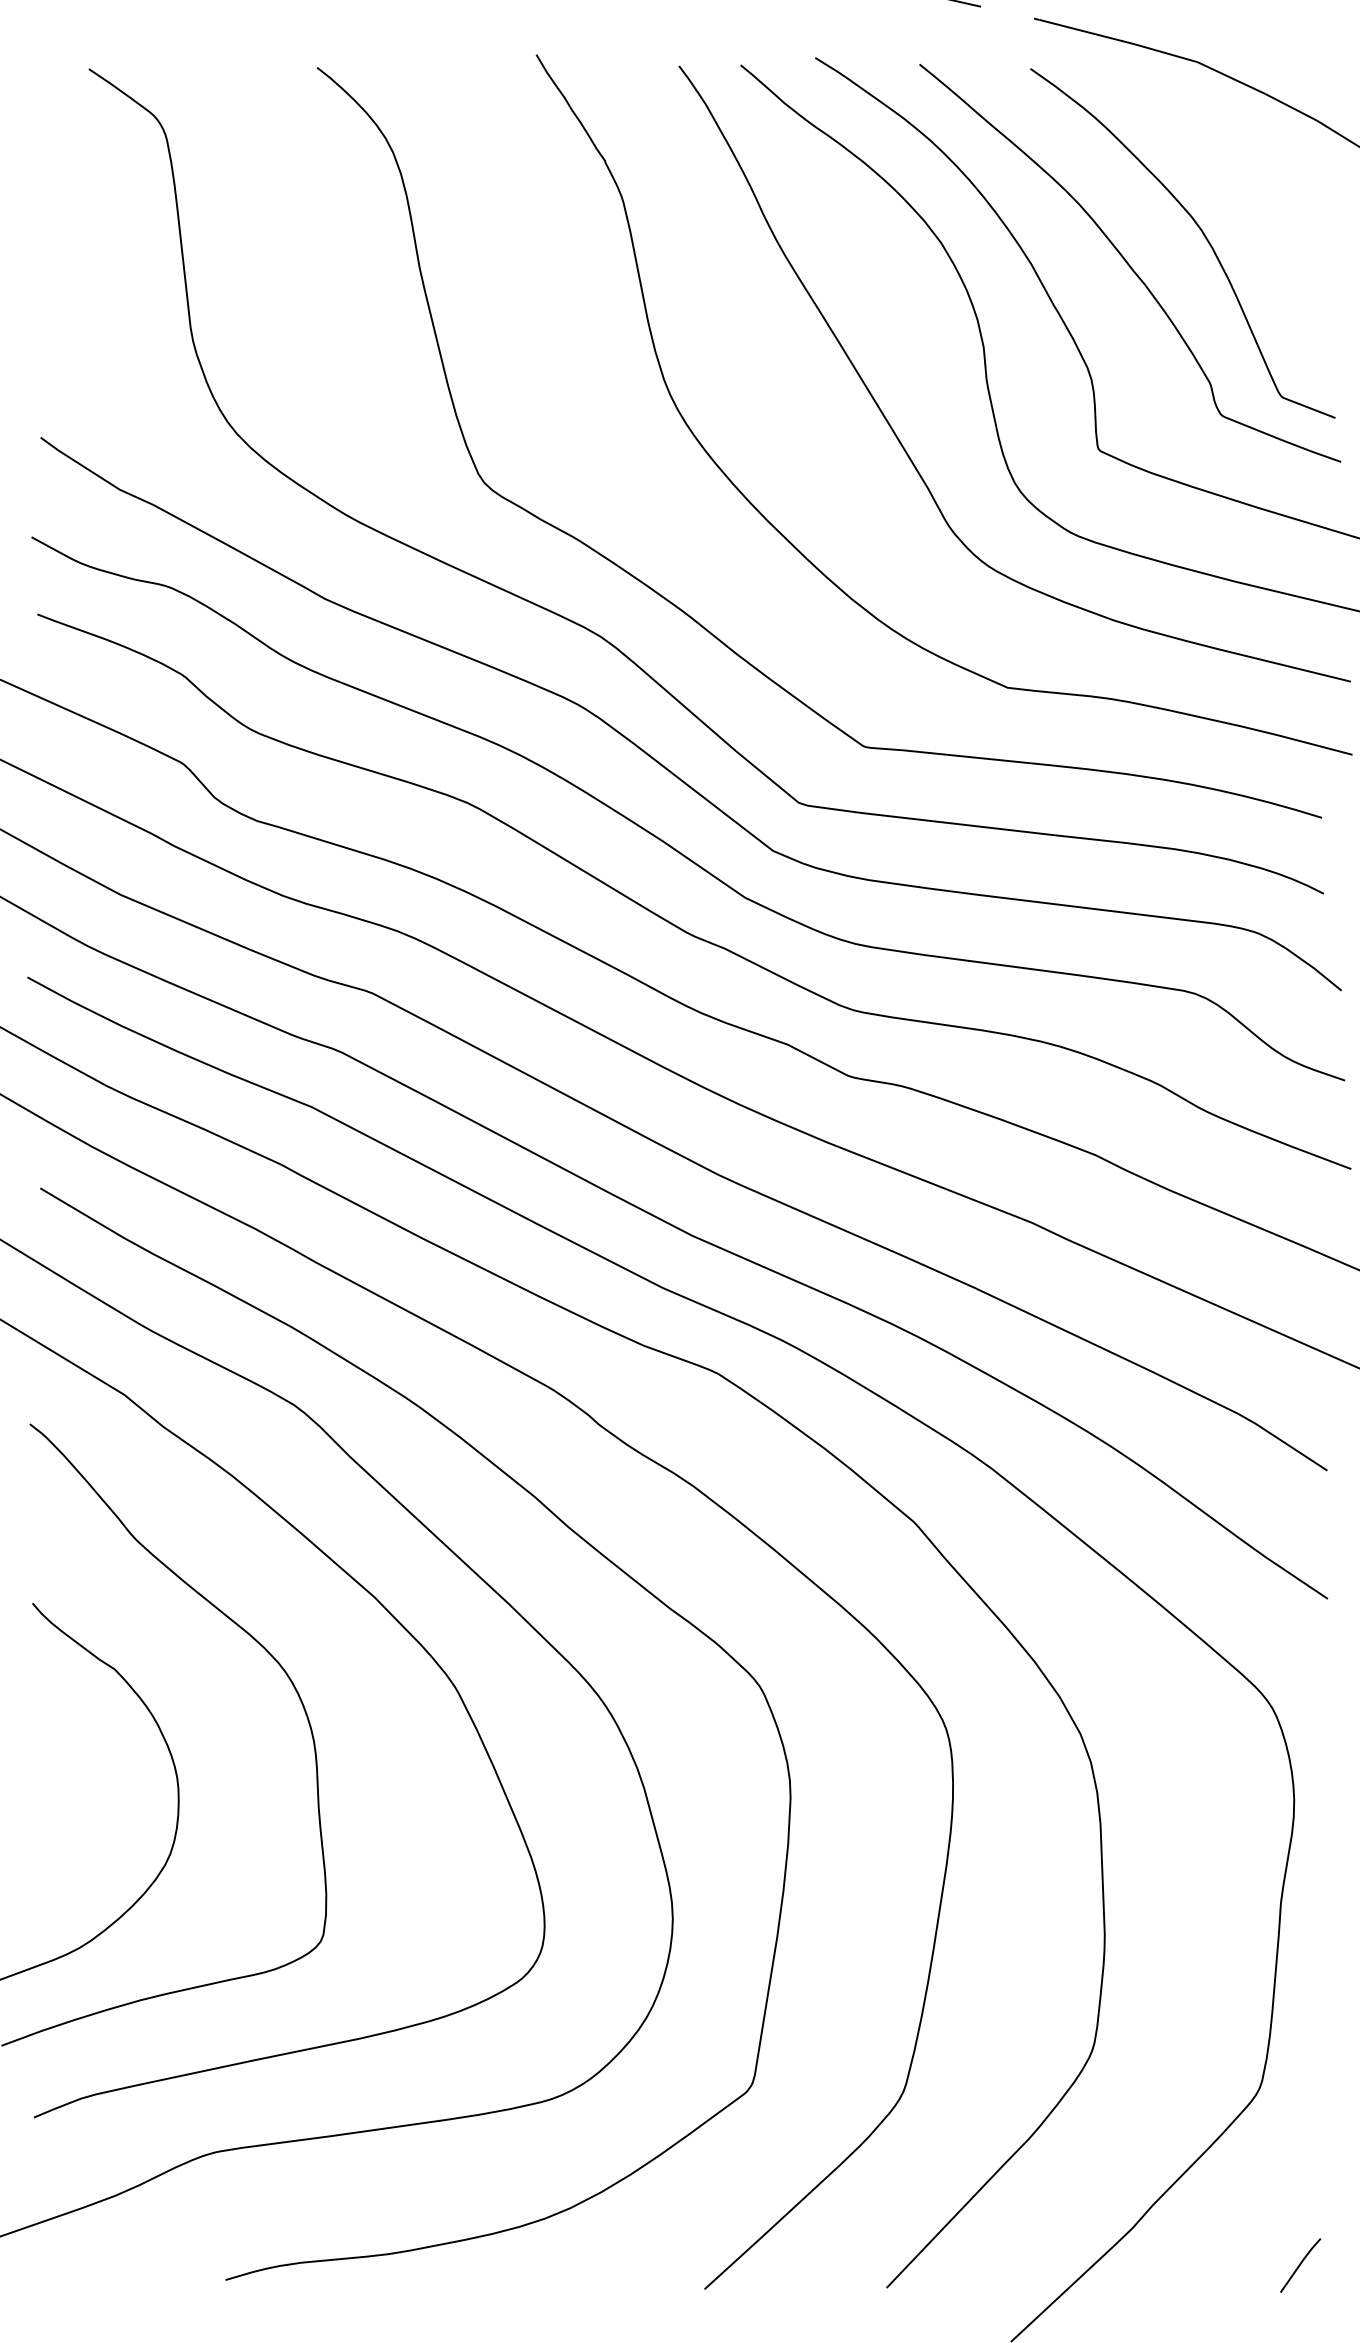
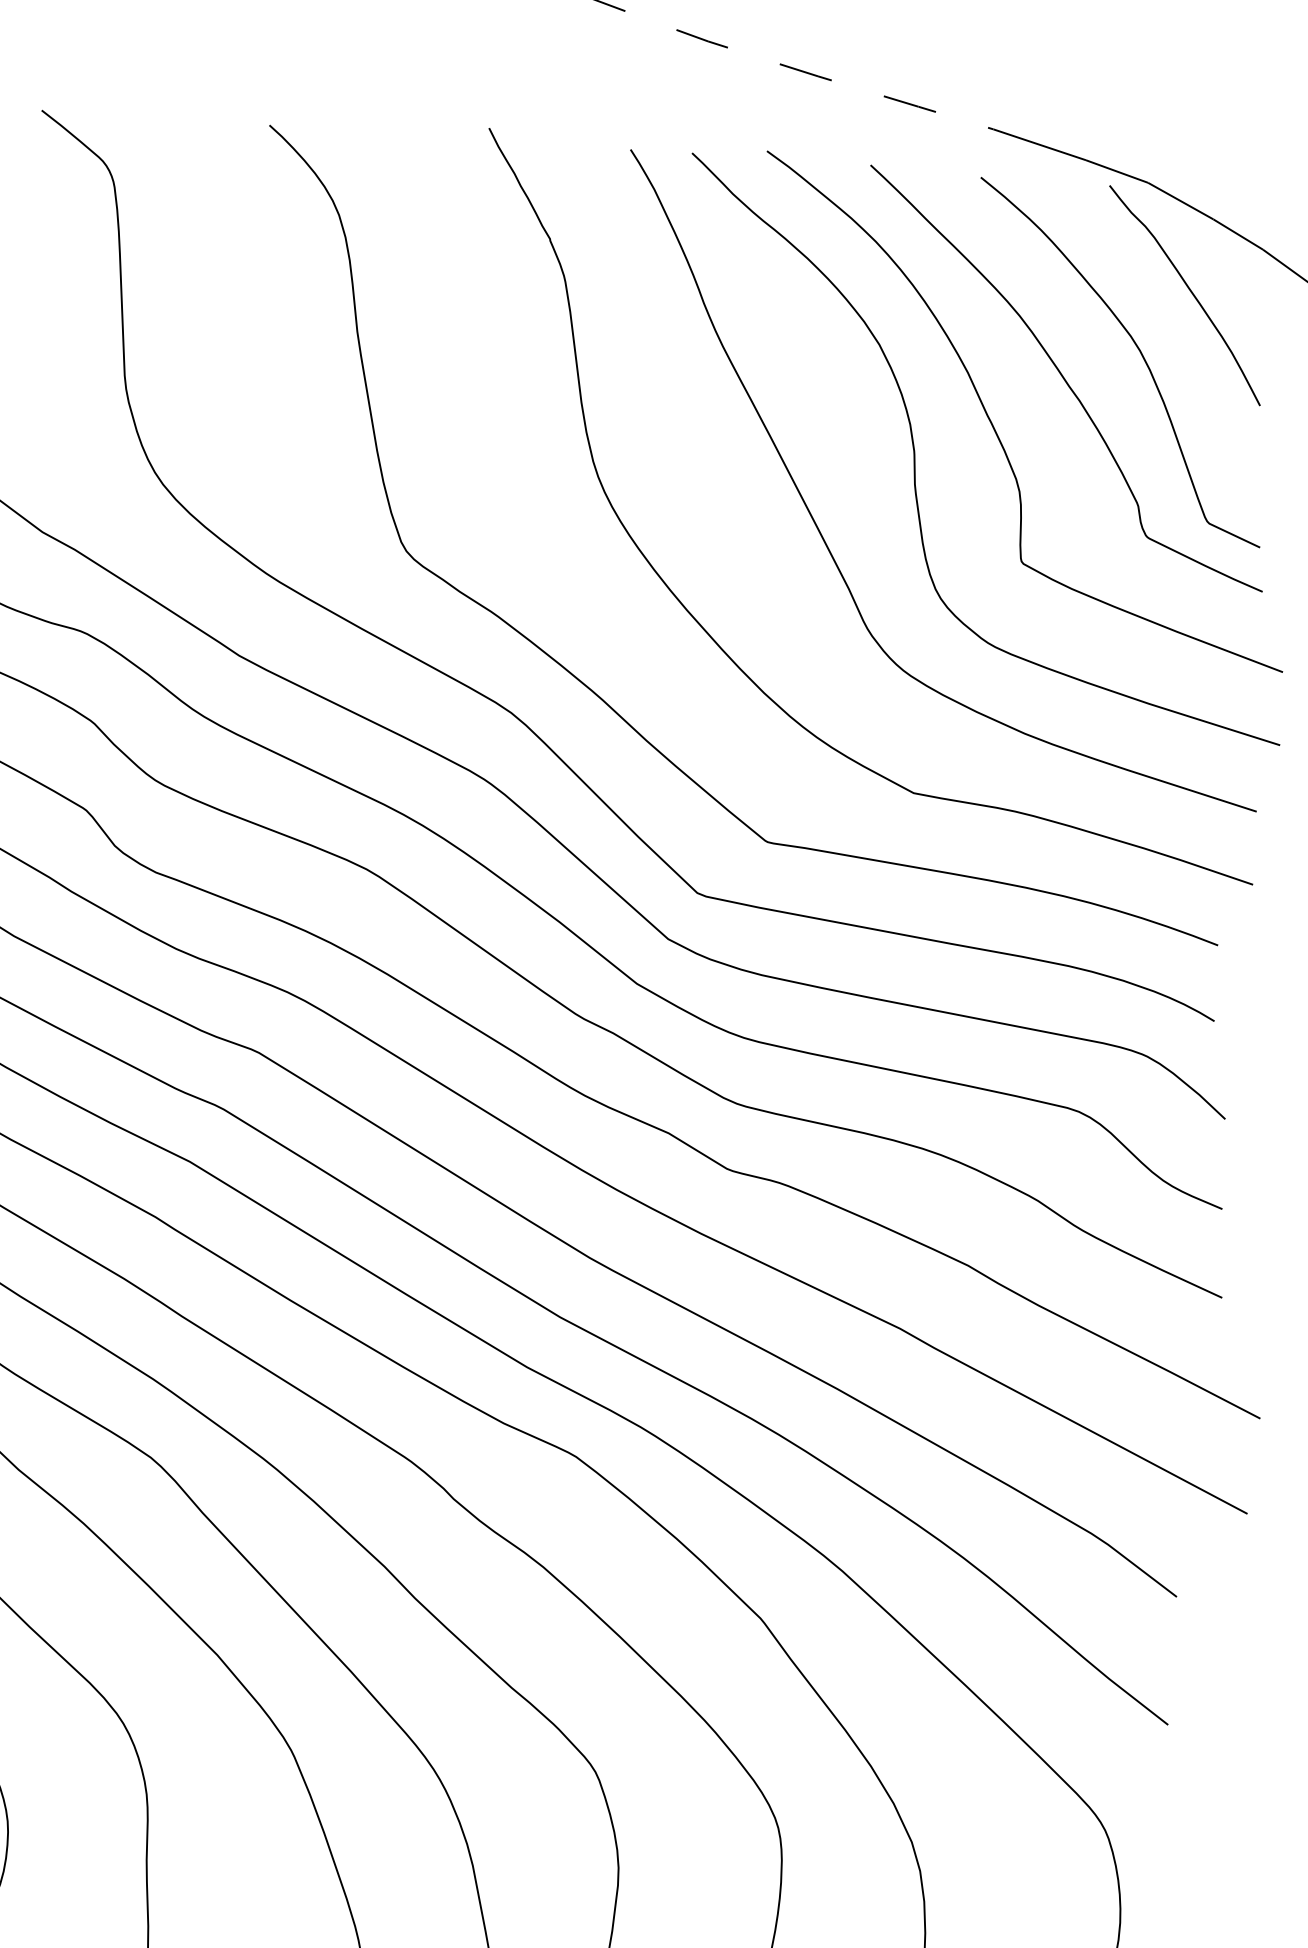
curve: (1248, 169) -> (1191, 293), added

